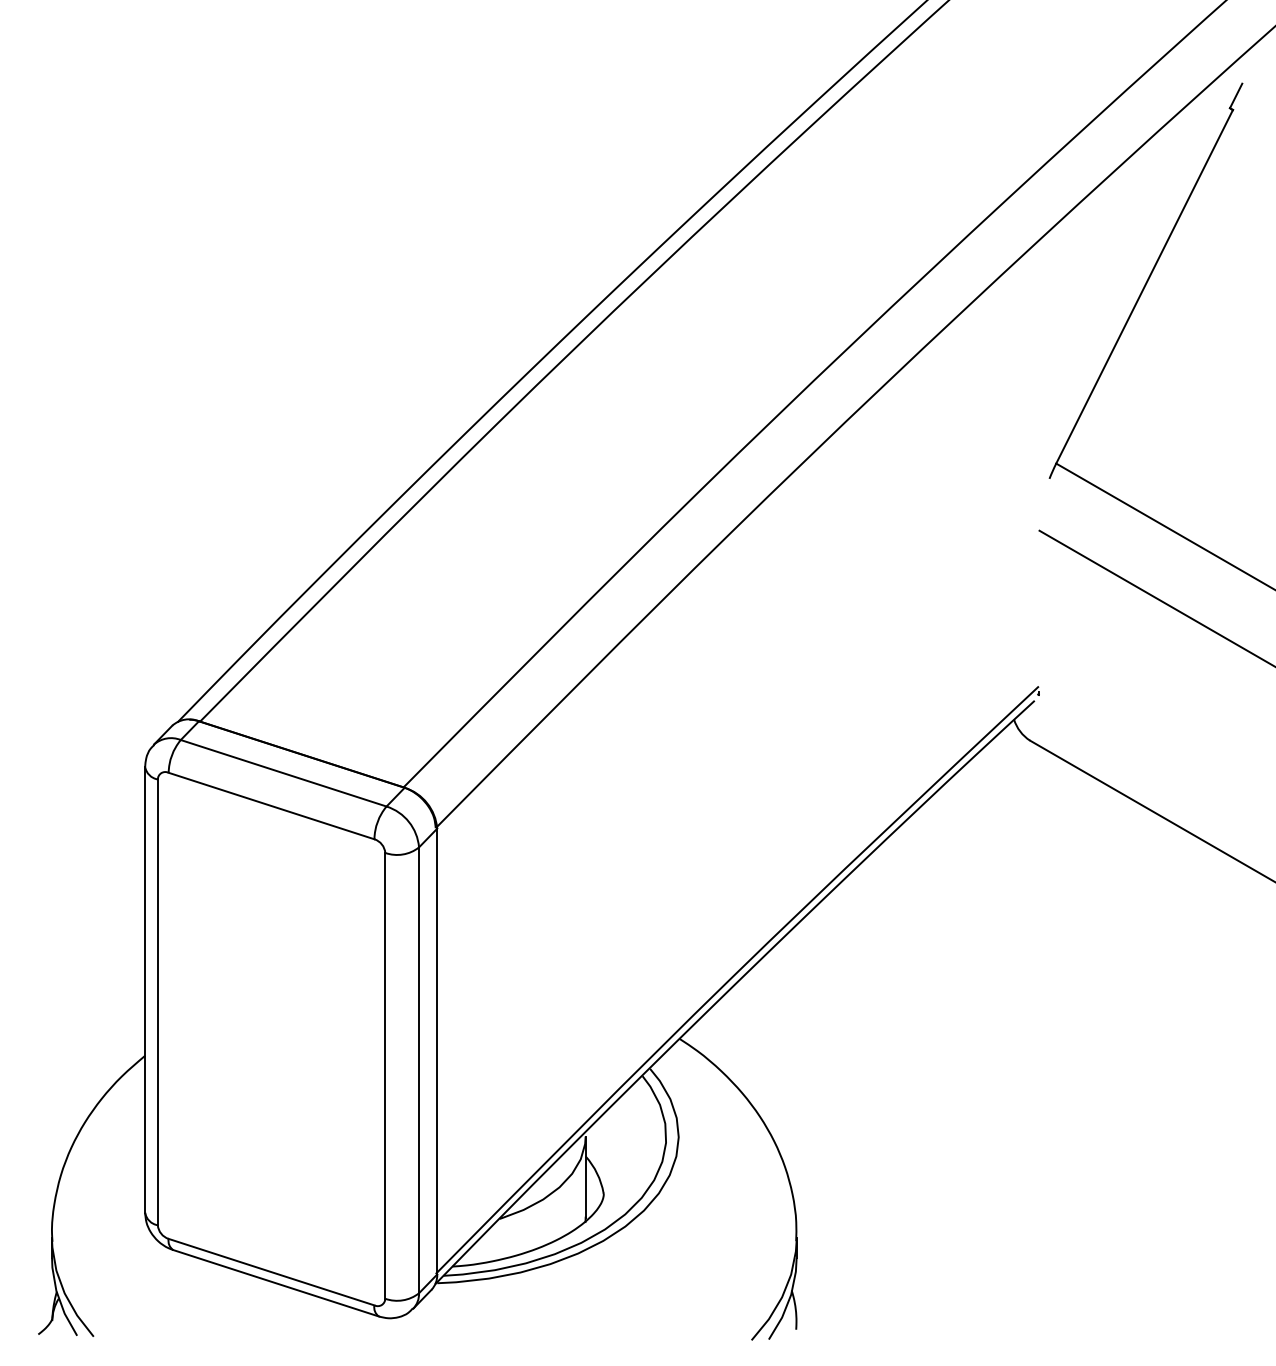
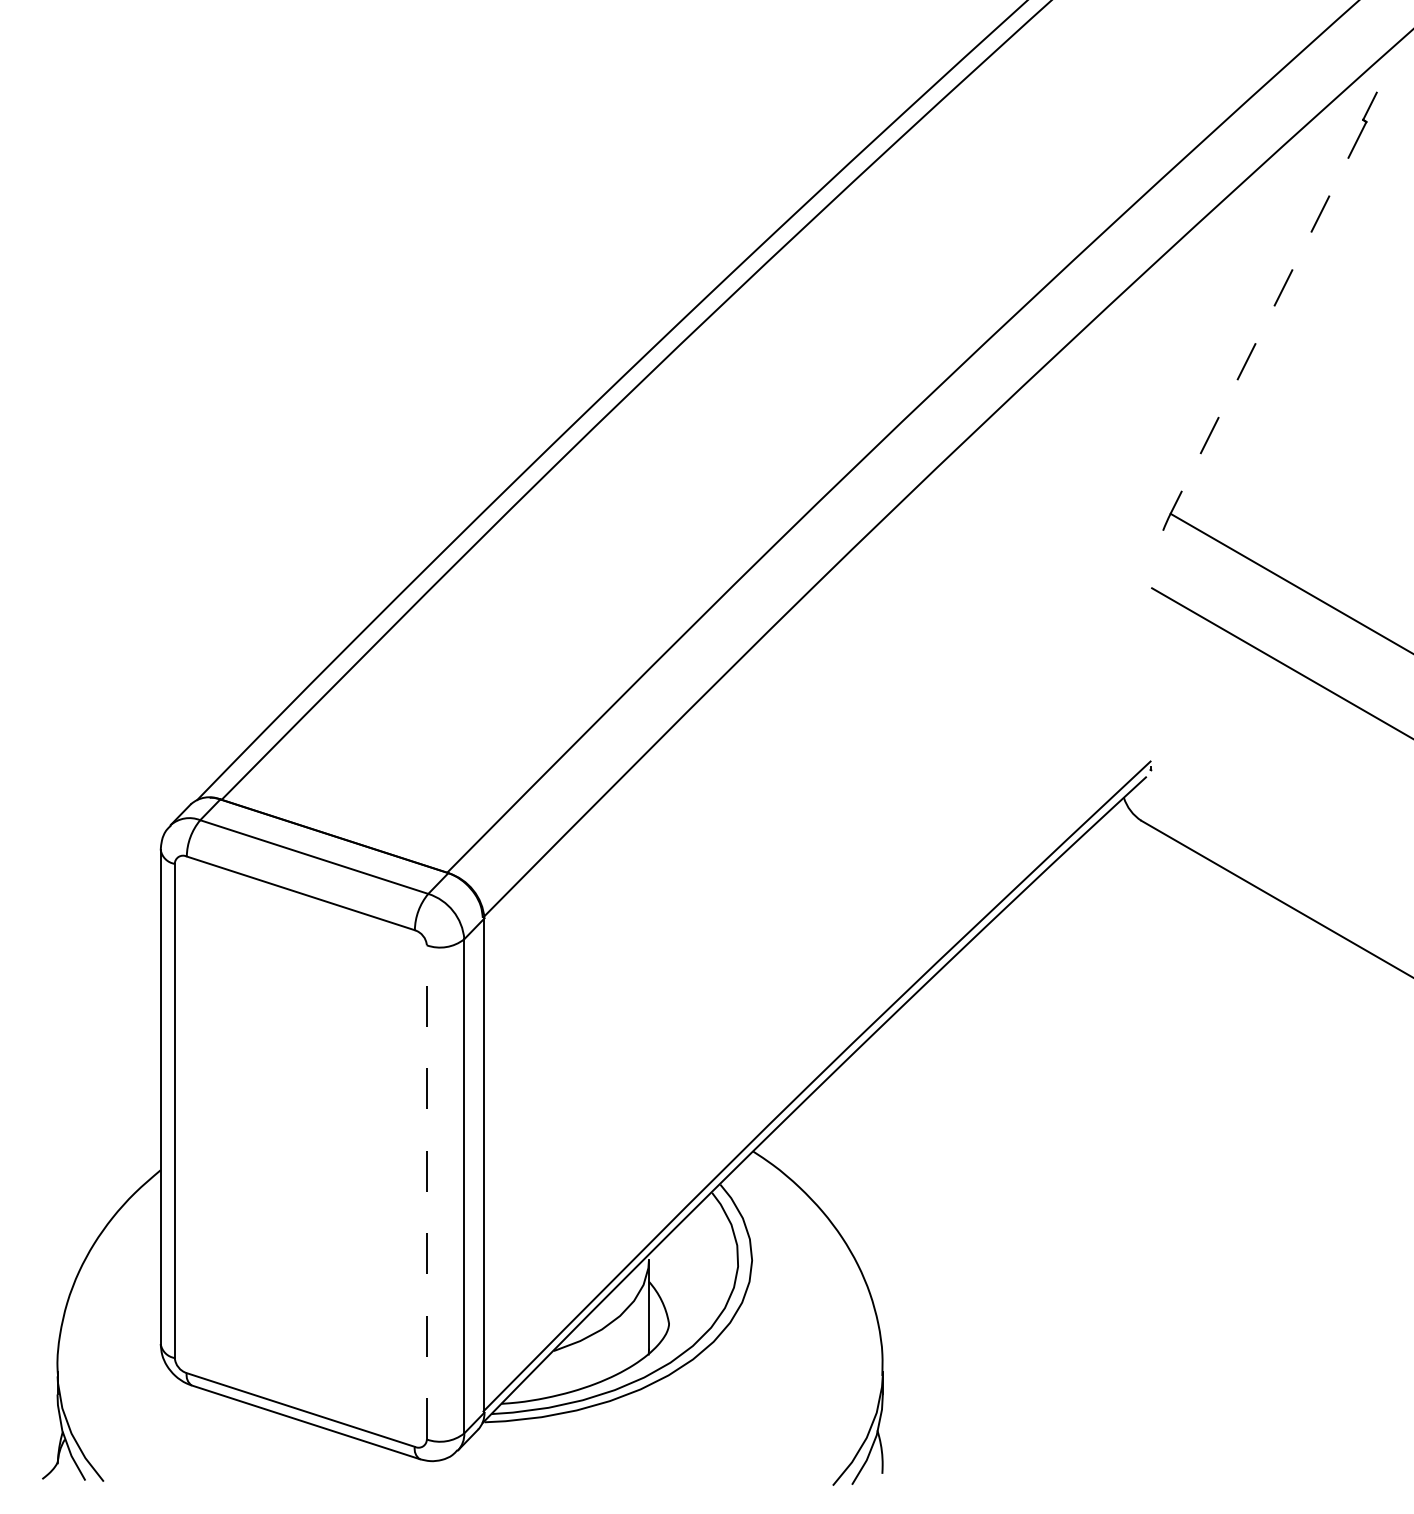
line: (1144, 287) -> (1268, 318), solid -> dashed
line: (384, 1075) -> (426, 1191), solid -> dashed

